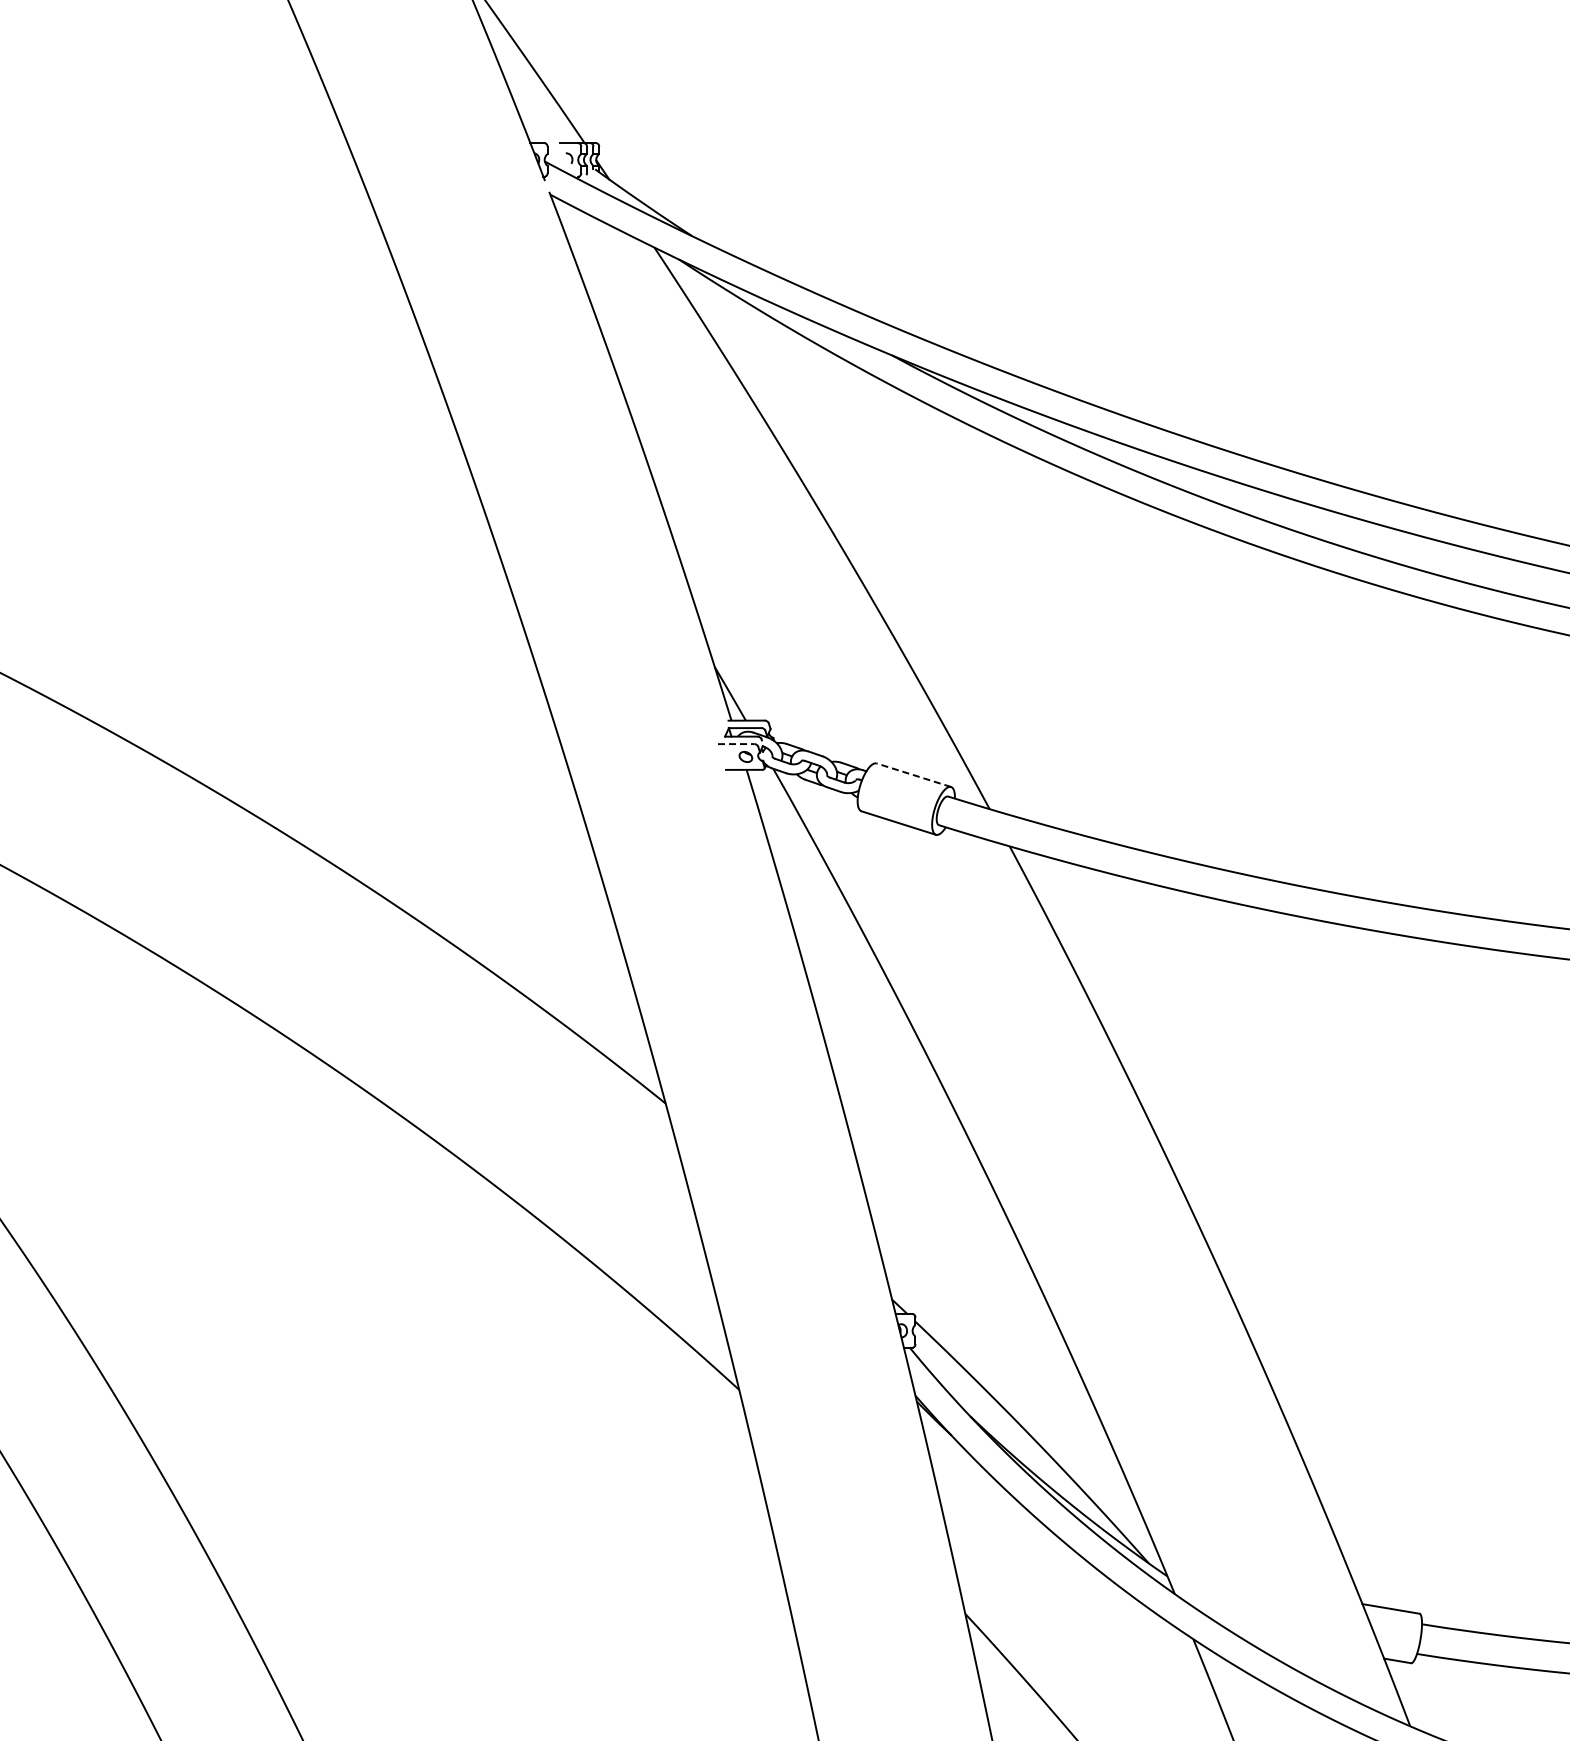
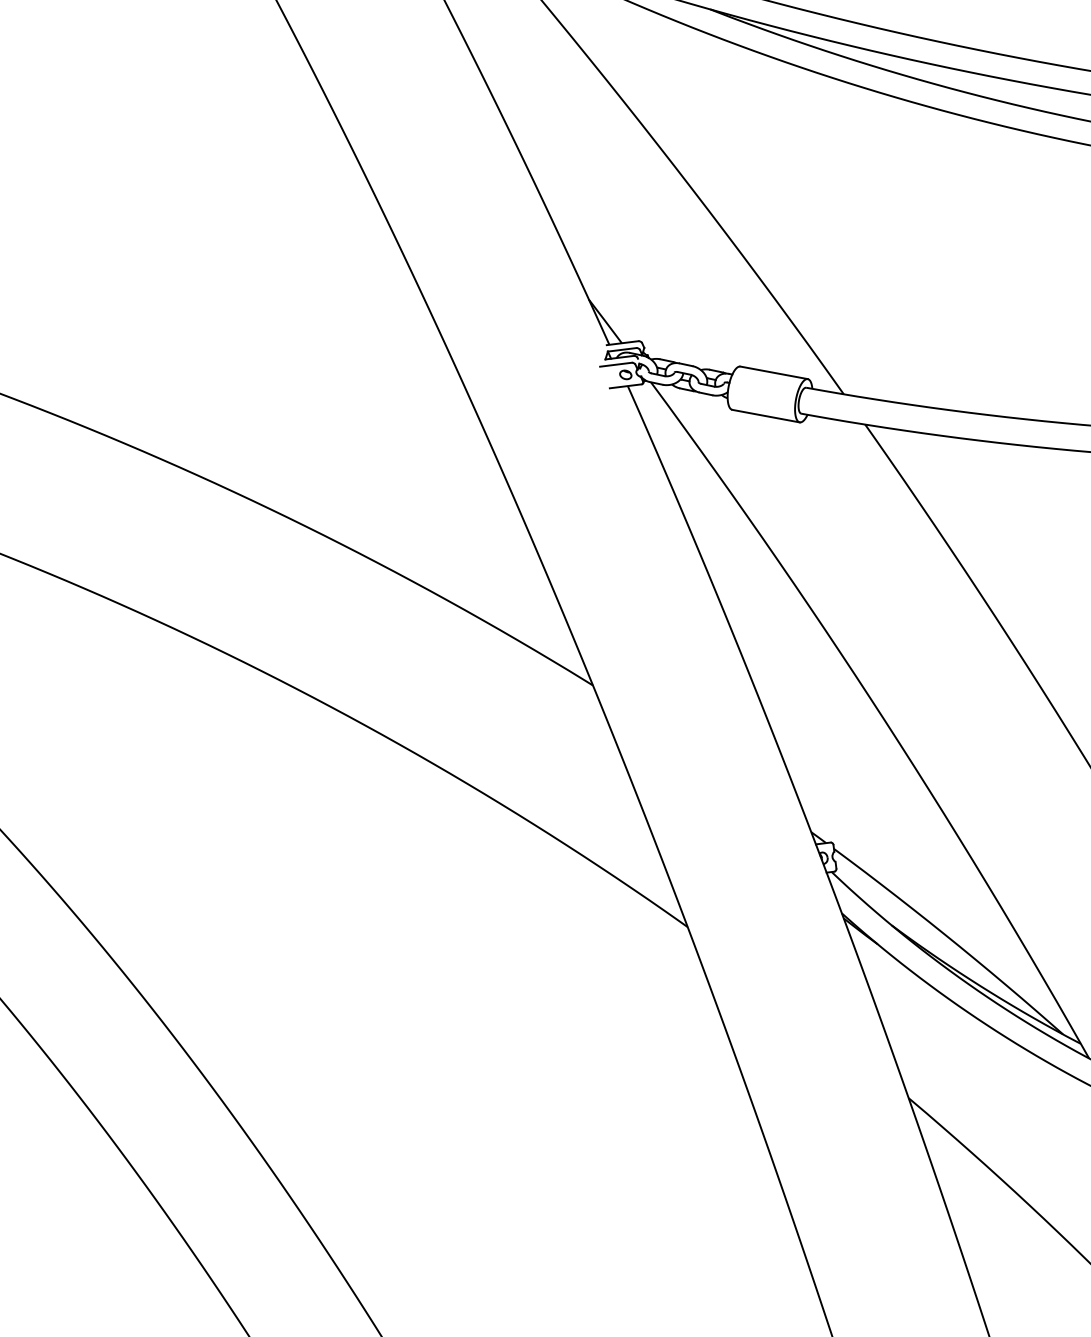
line: (736, 744) -> (616, 365), dashed -> solid
line: (913, 775) -> (773, 373), dashed -> solid

